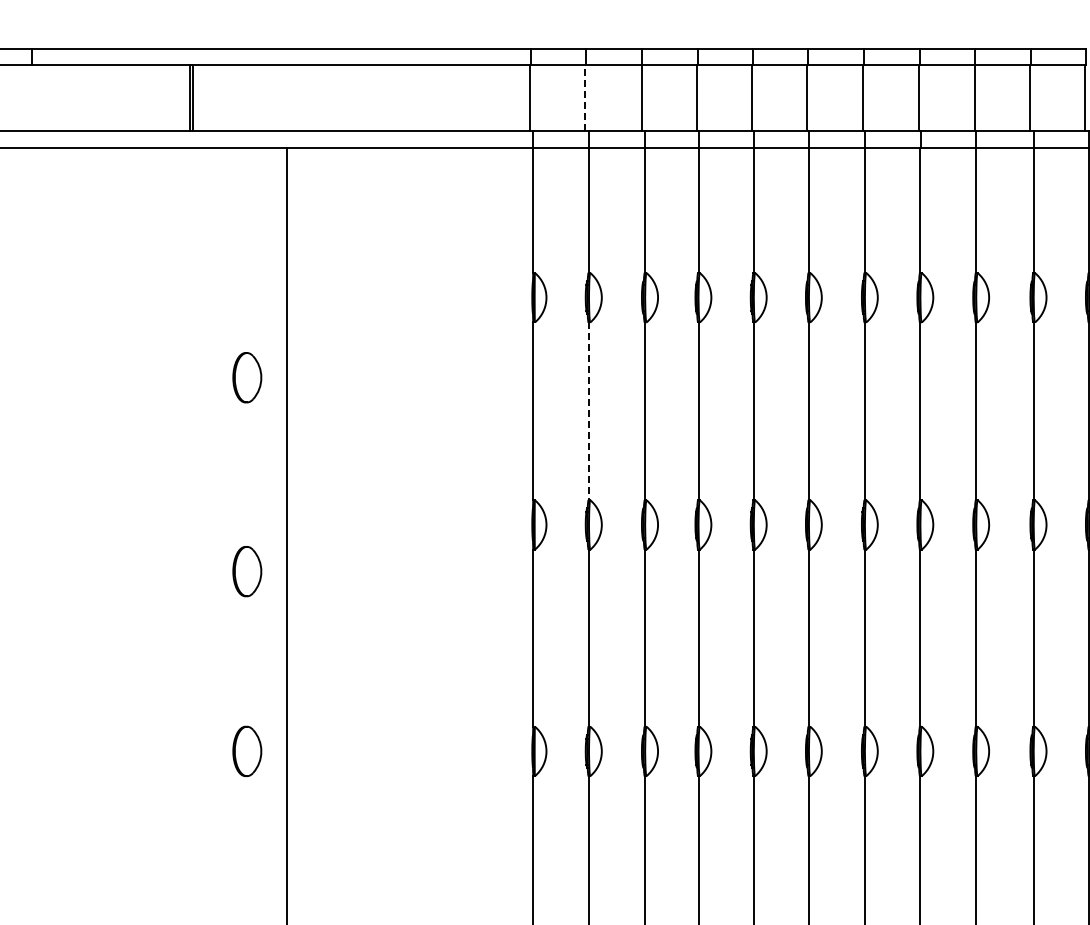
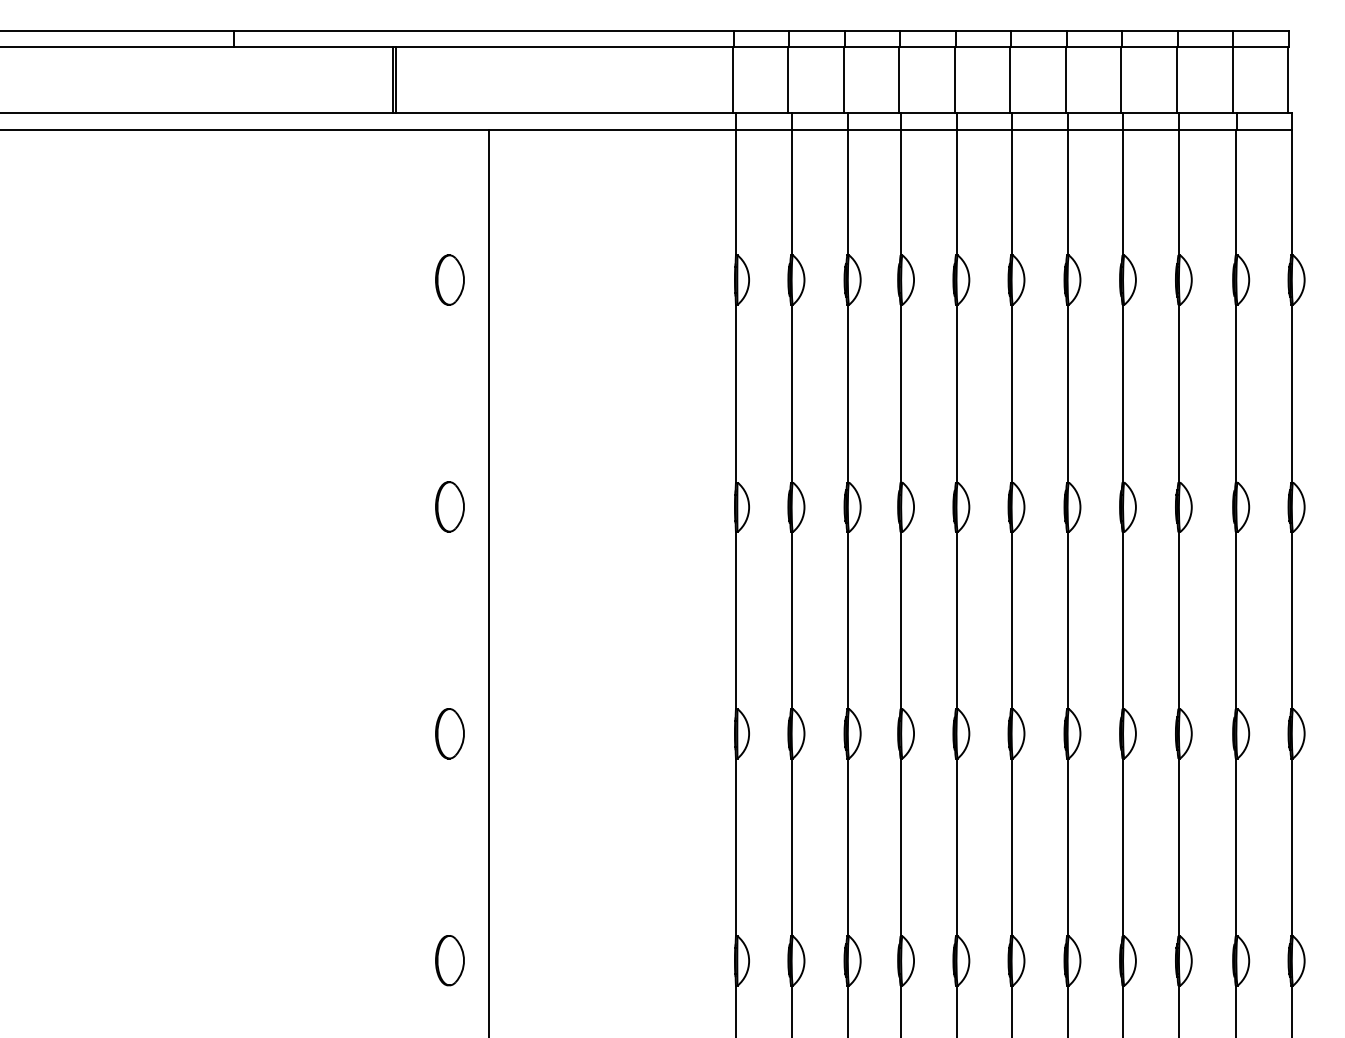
line: (584, 98) -> (787, 80), dashed -> solid
part: (246, 377) -> (449, 279), moved
line: (588, 411) -> (791, 393), dashed -> solid
part: (246, 571) -> (449, 506), moved

